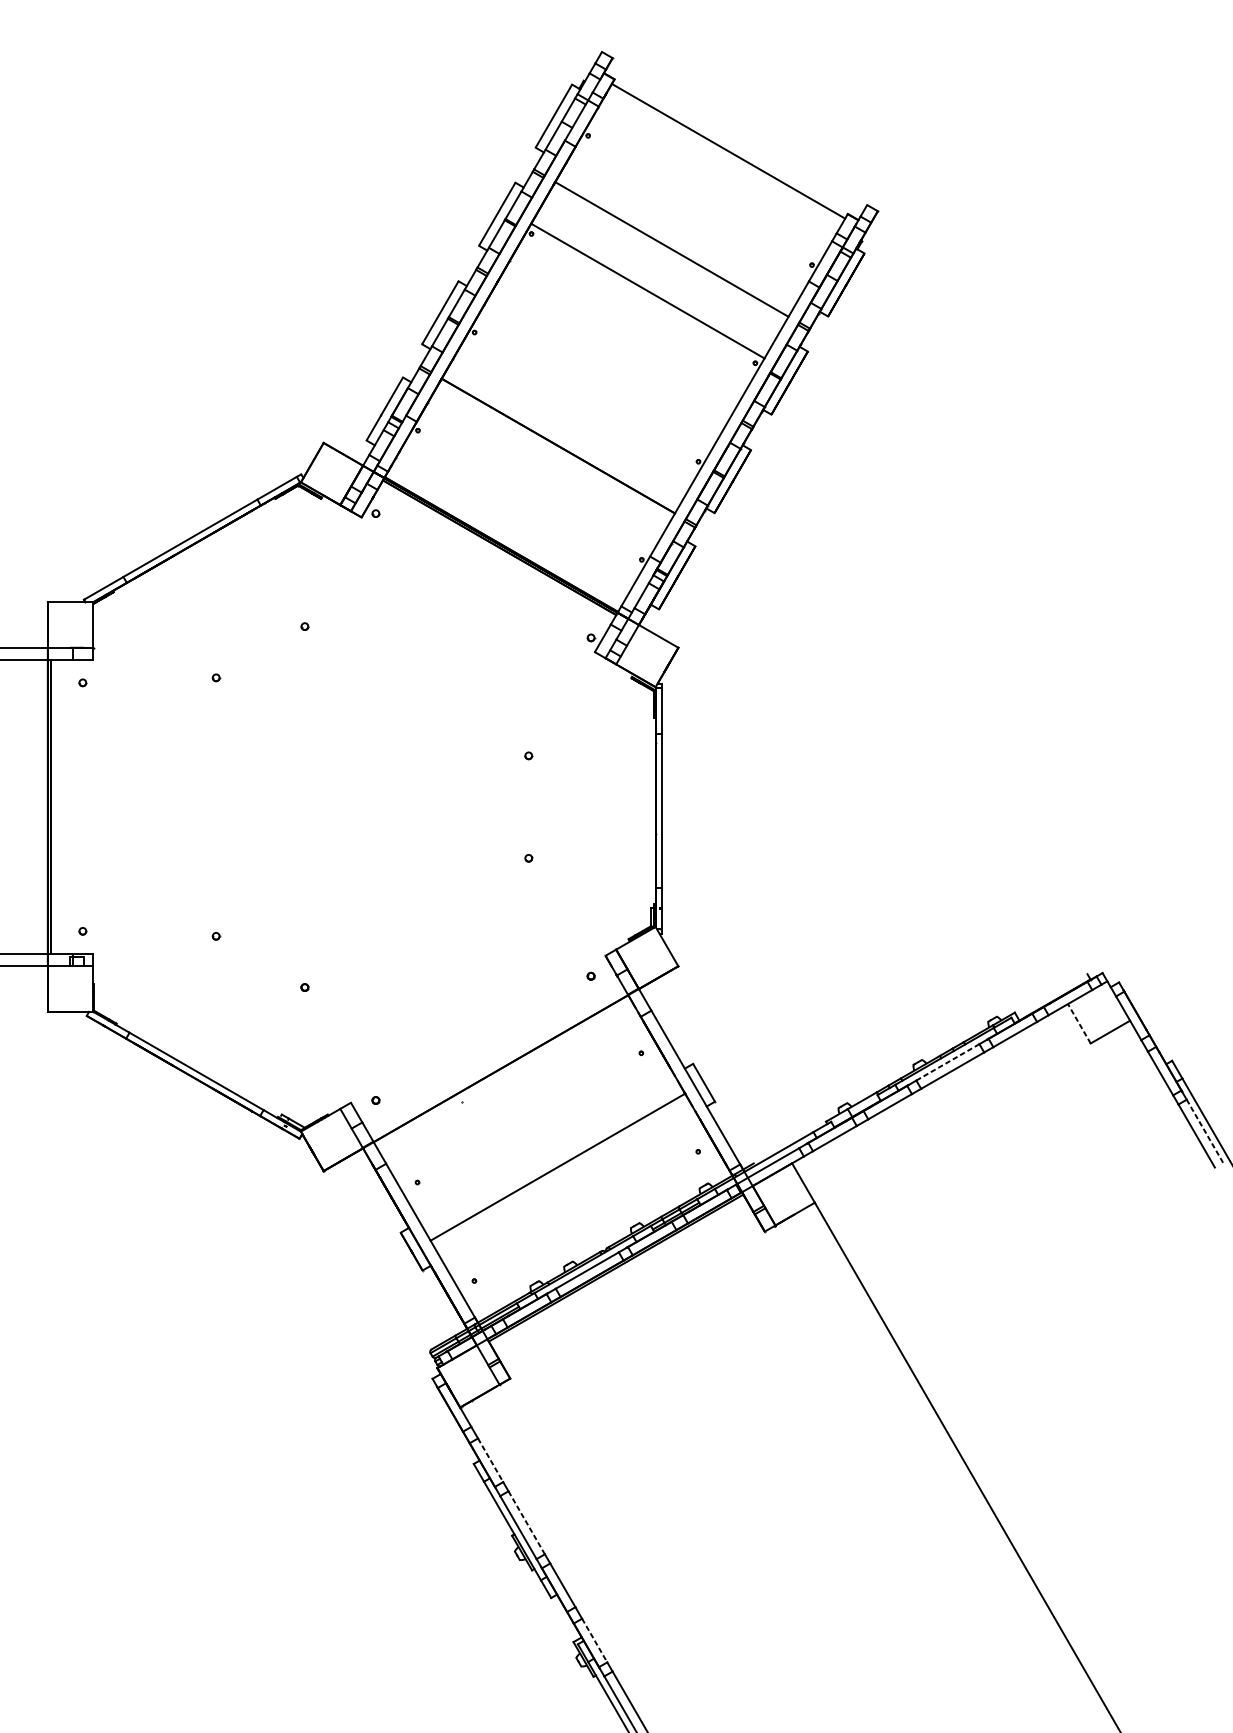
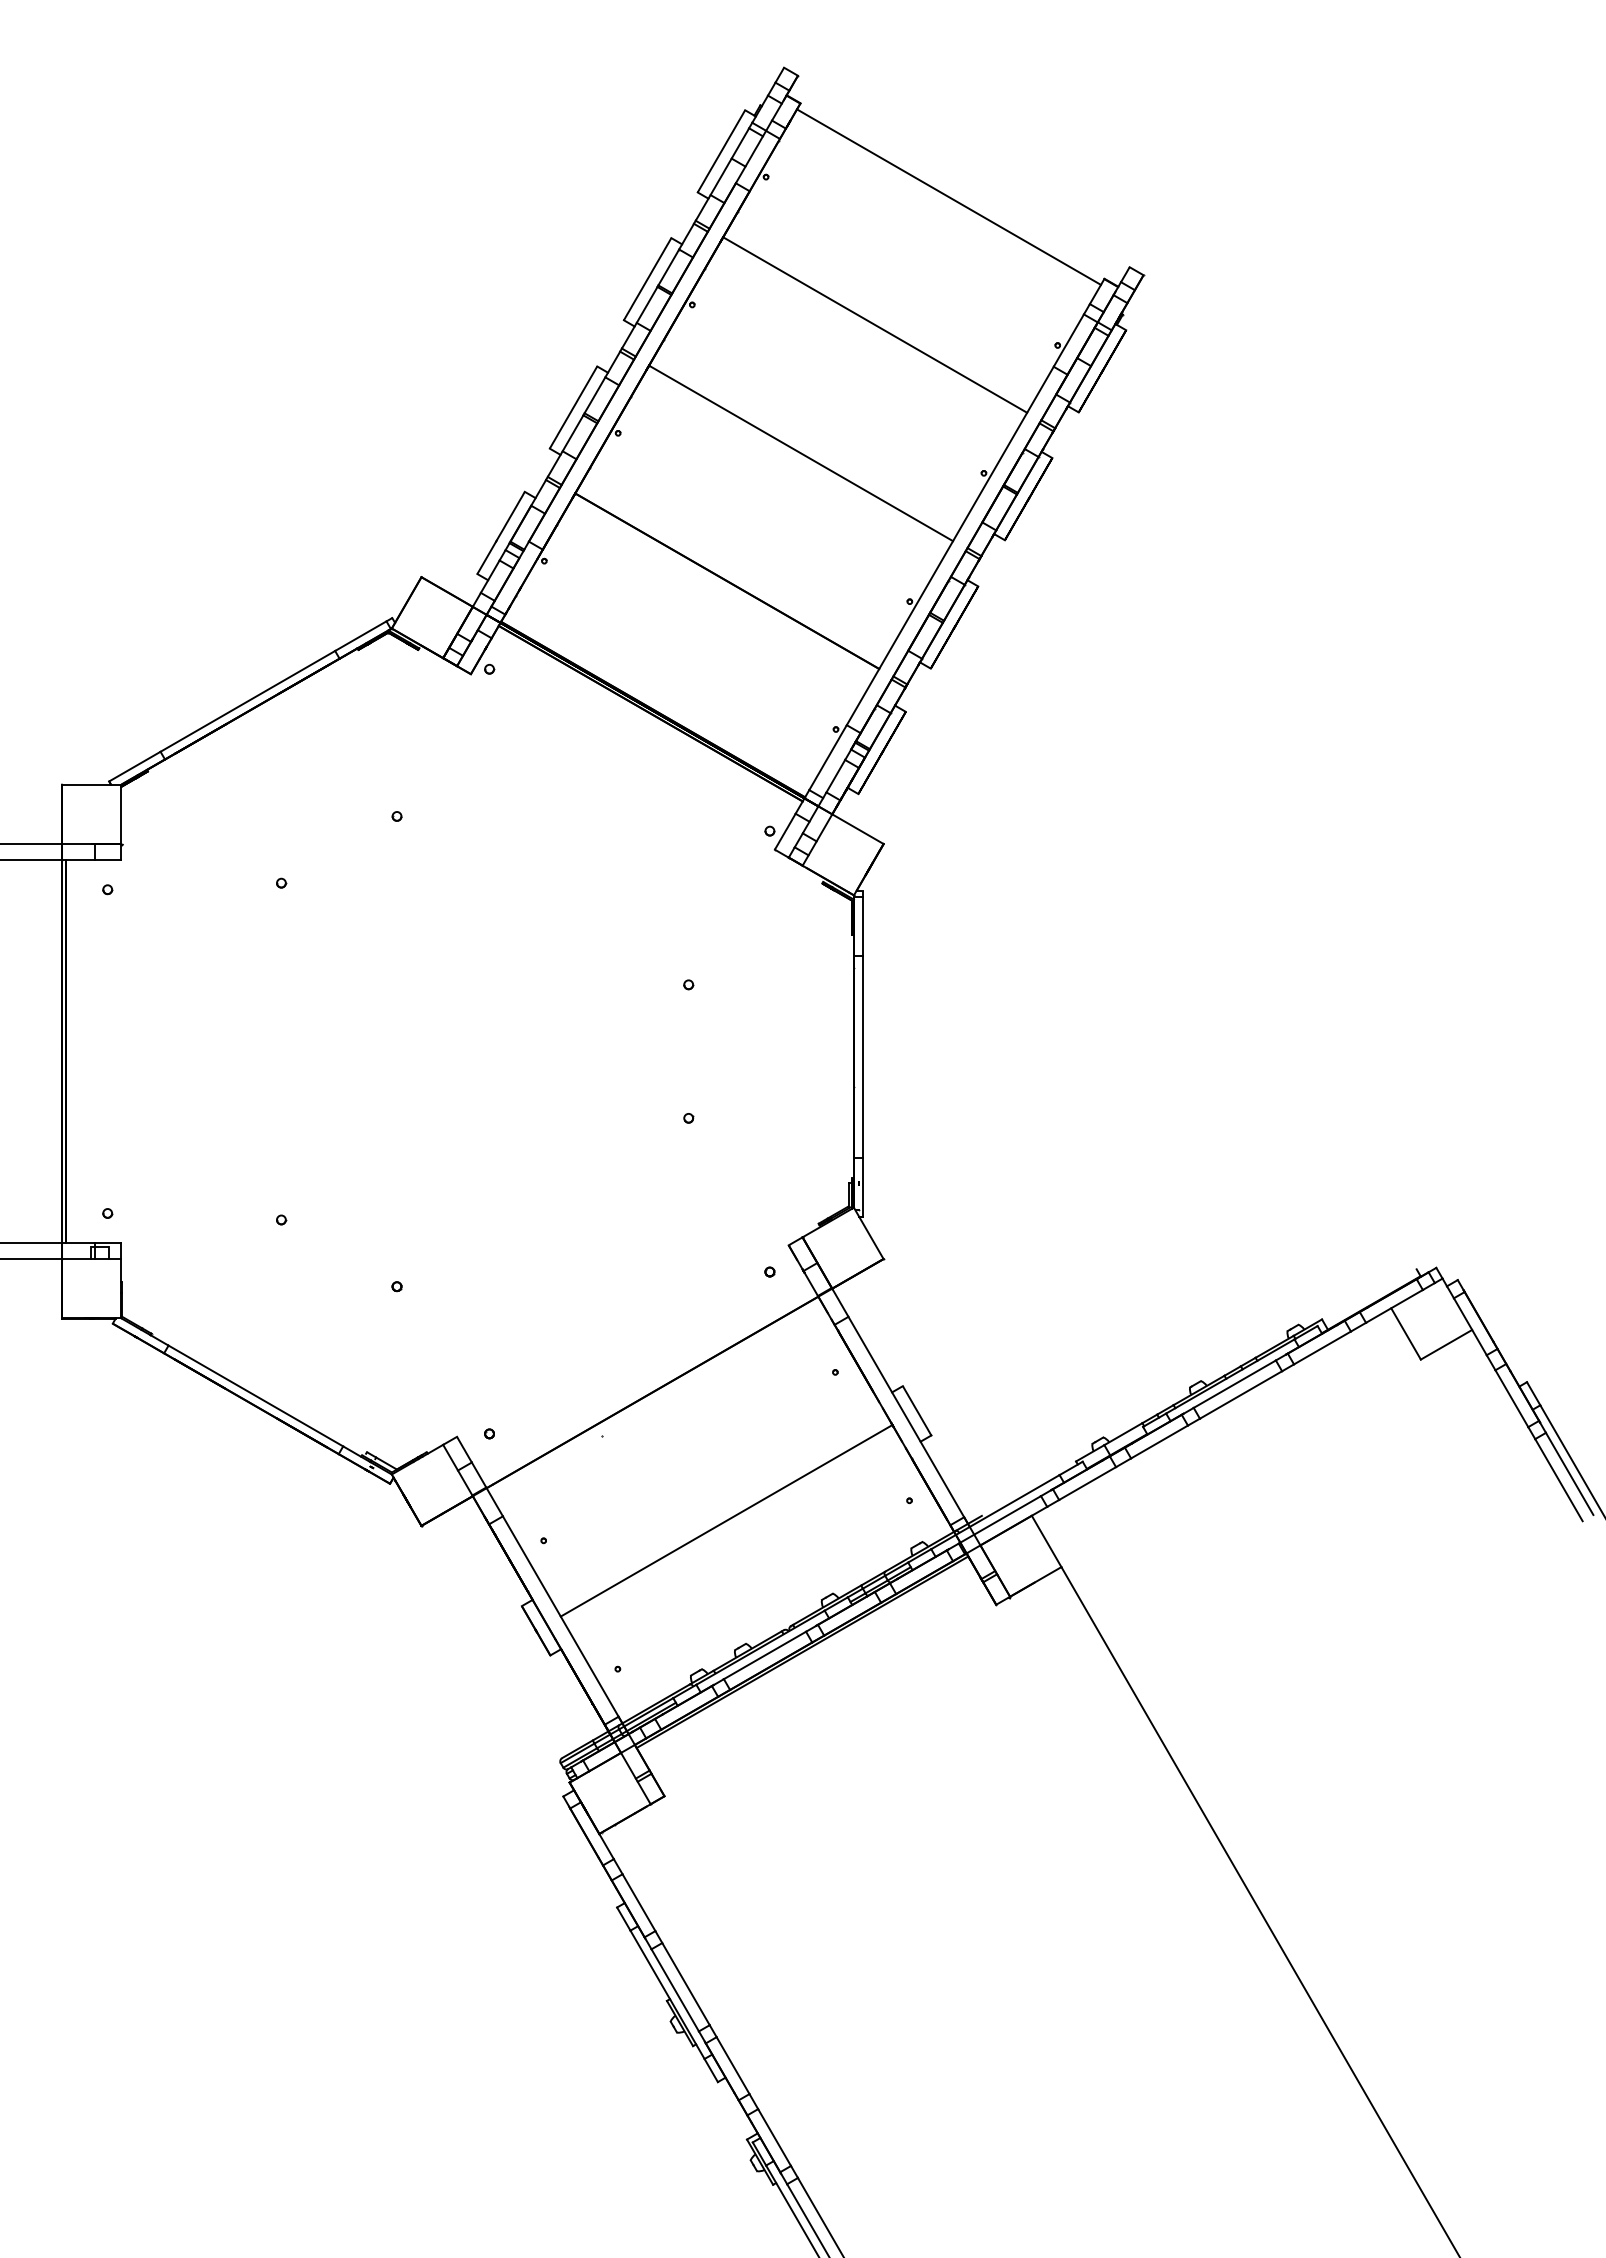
line: (648, 291) -> (801, 453), moved
line: (1079, 1023) -> (1406, 1333), dashed -> solid
line: (947, 1062) -> (1234, 1384), dashed -> solid
line: (1204, 1130) -> (1569, 1473), dashed -> solid
line: (491, 1460) -> (639, 1902), dashed -> solid
line: (527, 1523) -> (686, 1984), dashed -> solid
line: (594, 1640) -> (774, 2137), dashed -> solid

